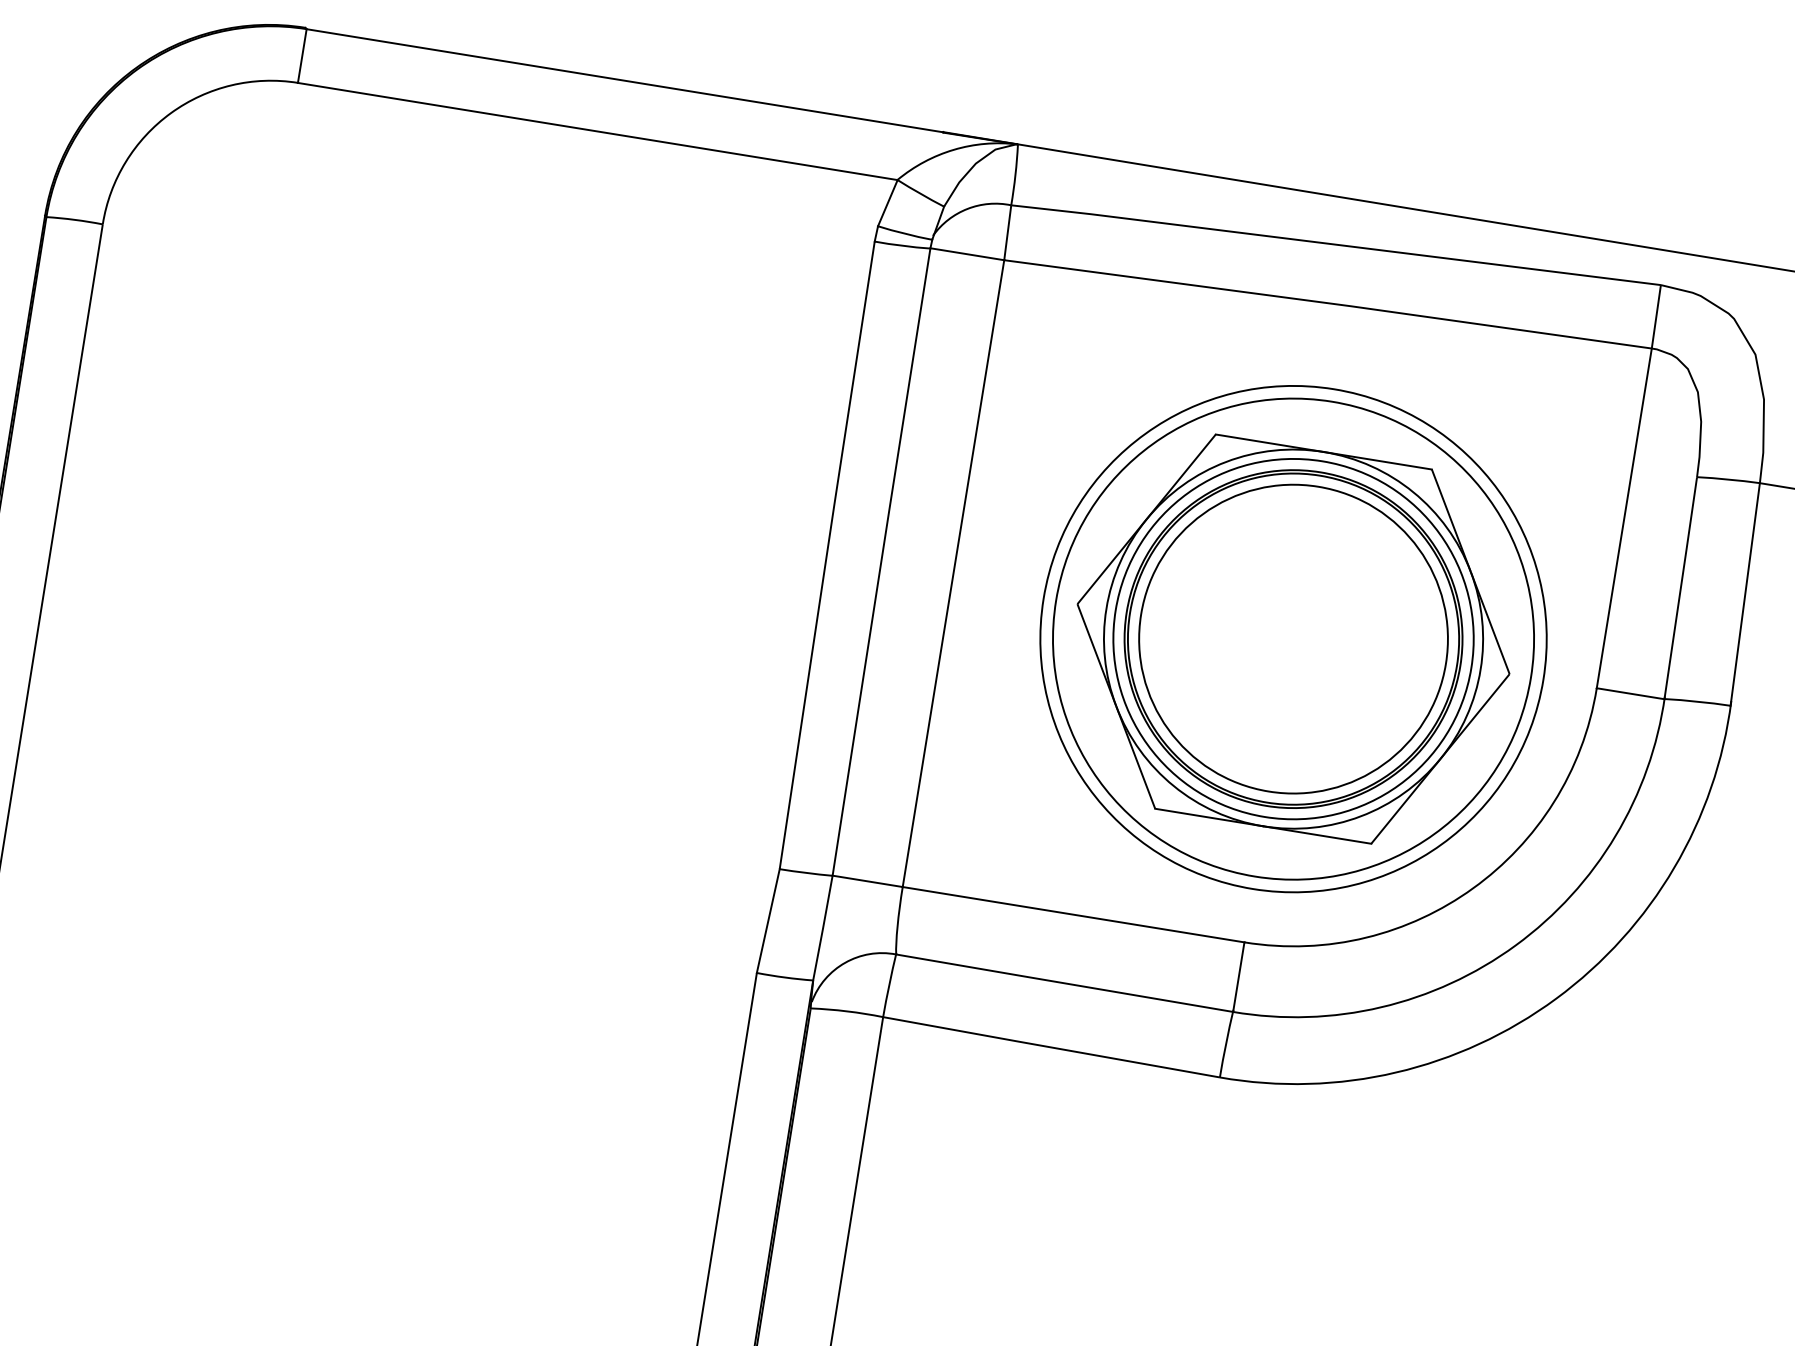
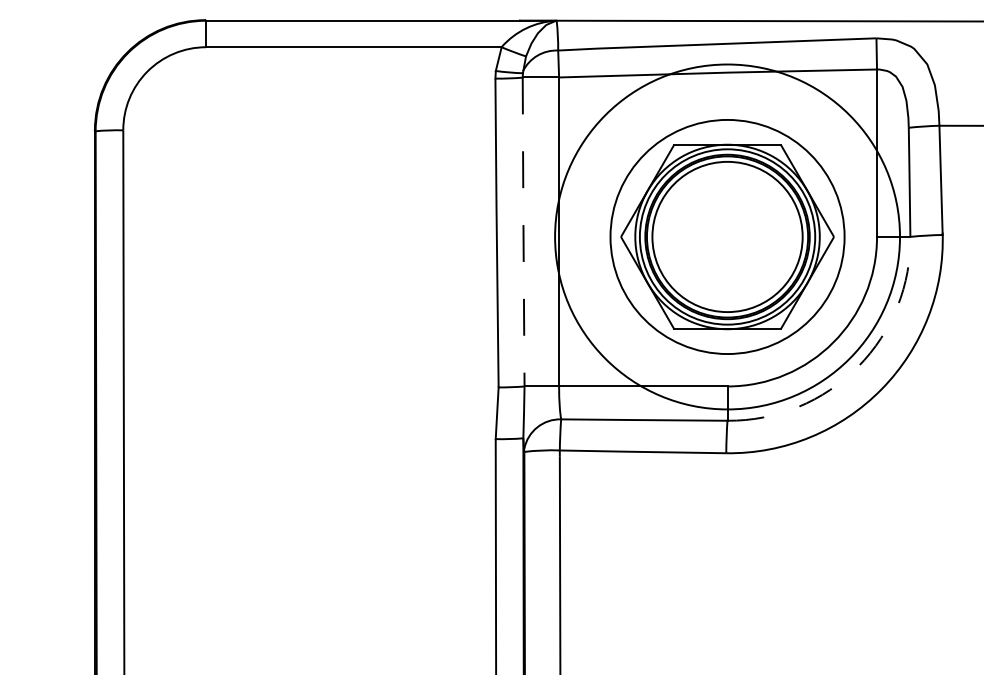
line: (881, 560) -> (523, 231), solid -> dashed
circle: (1293, 638) -> (727, 236), size x1.4
arc: (1516, 944) -> (858, 366), solid -> dashed

